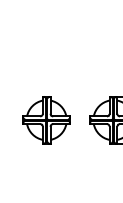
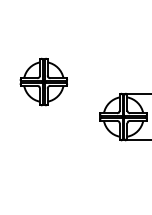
part: (46, 119) -> (43, 81), moved

